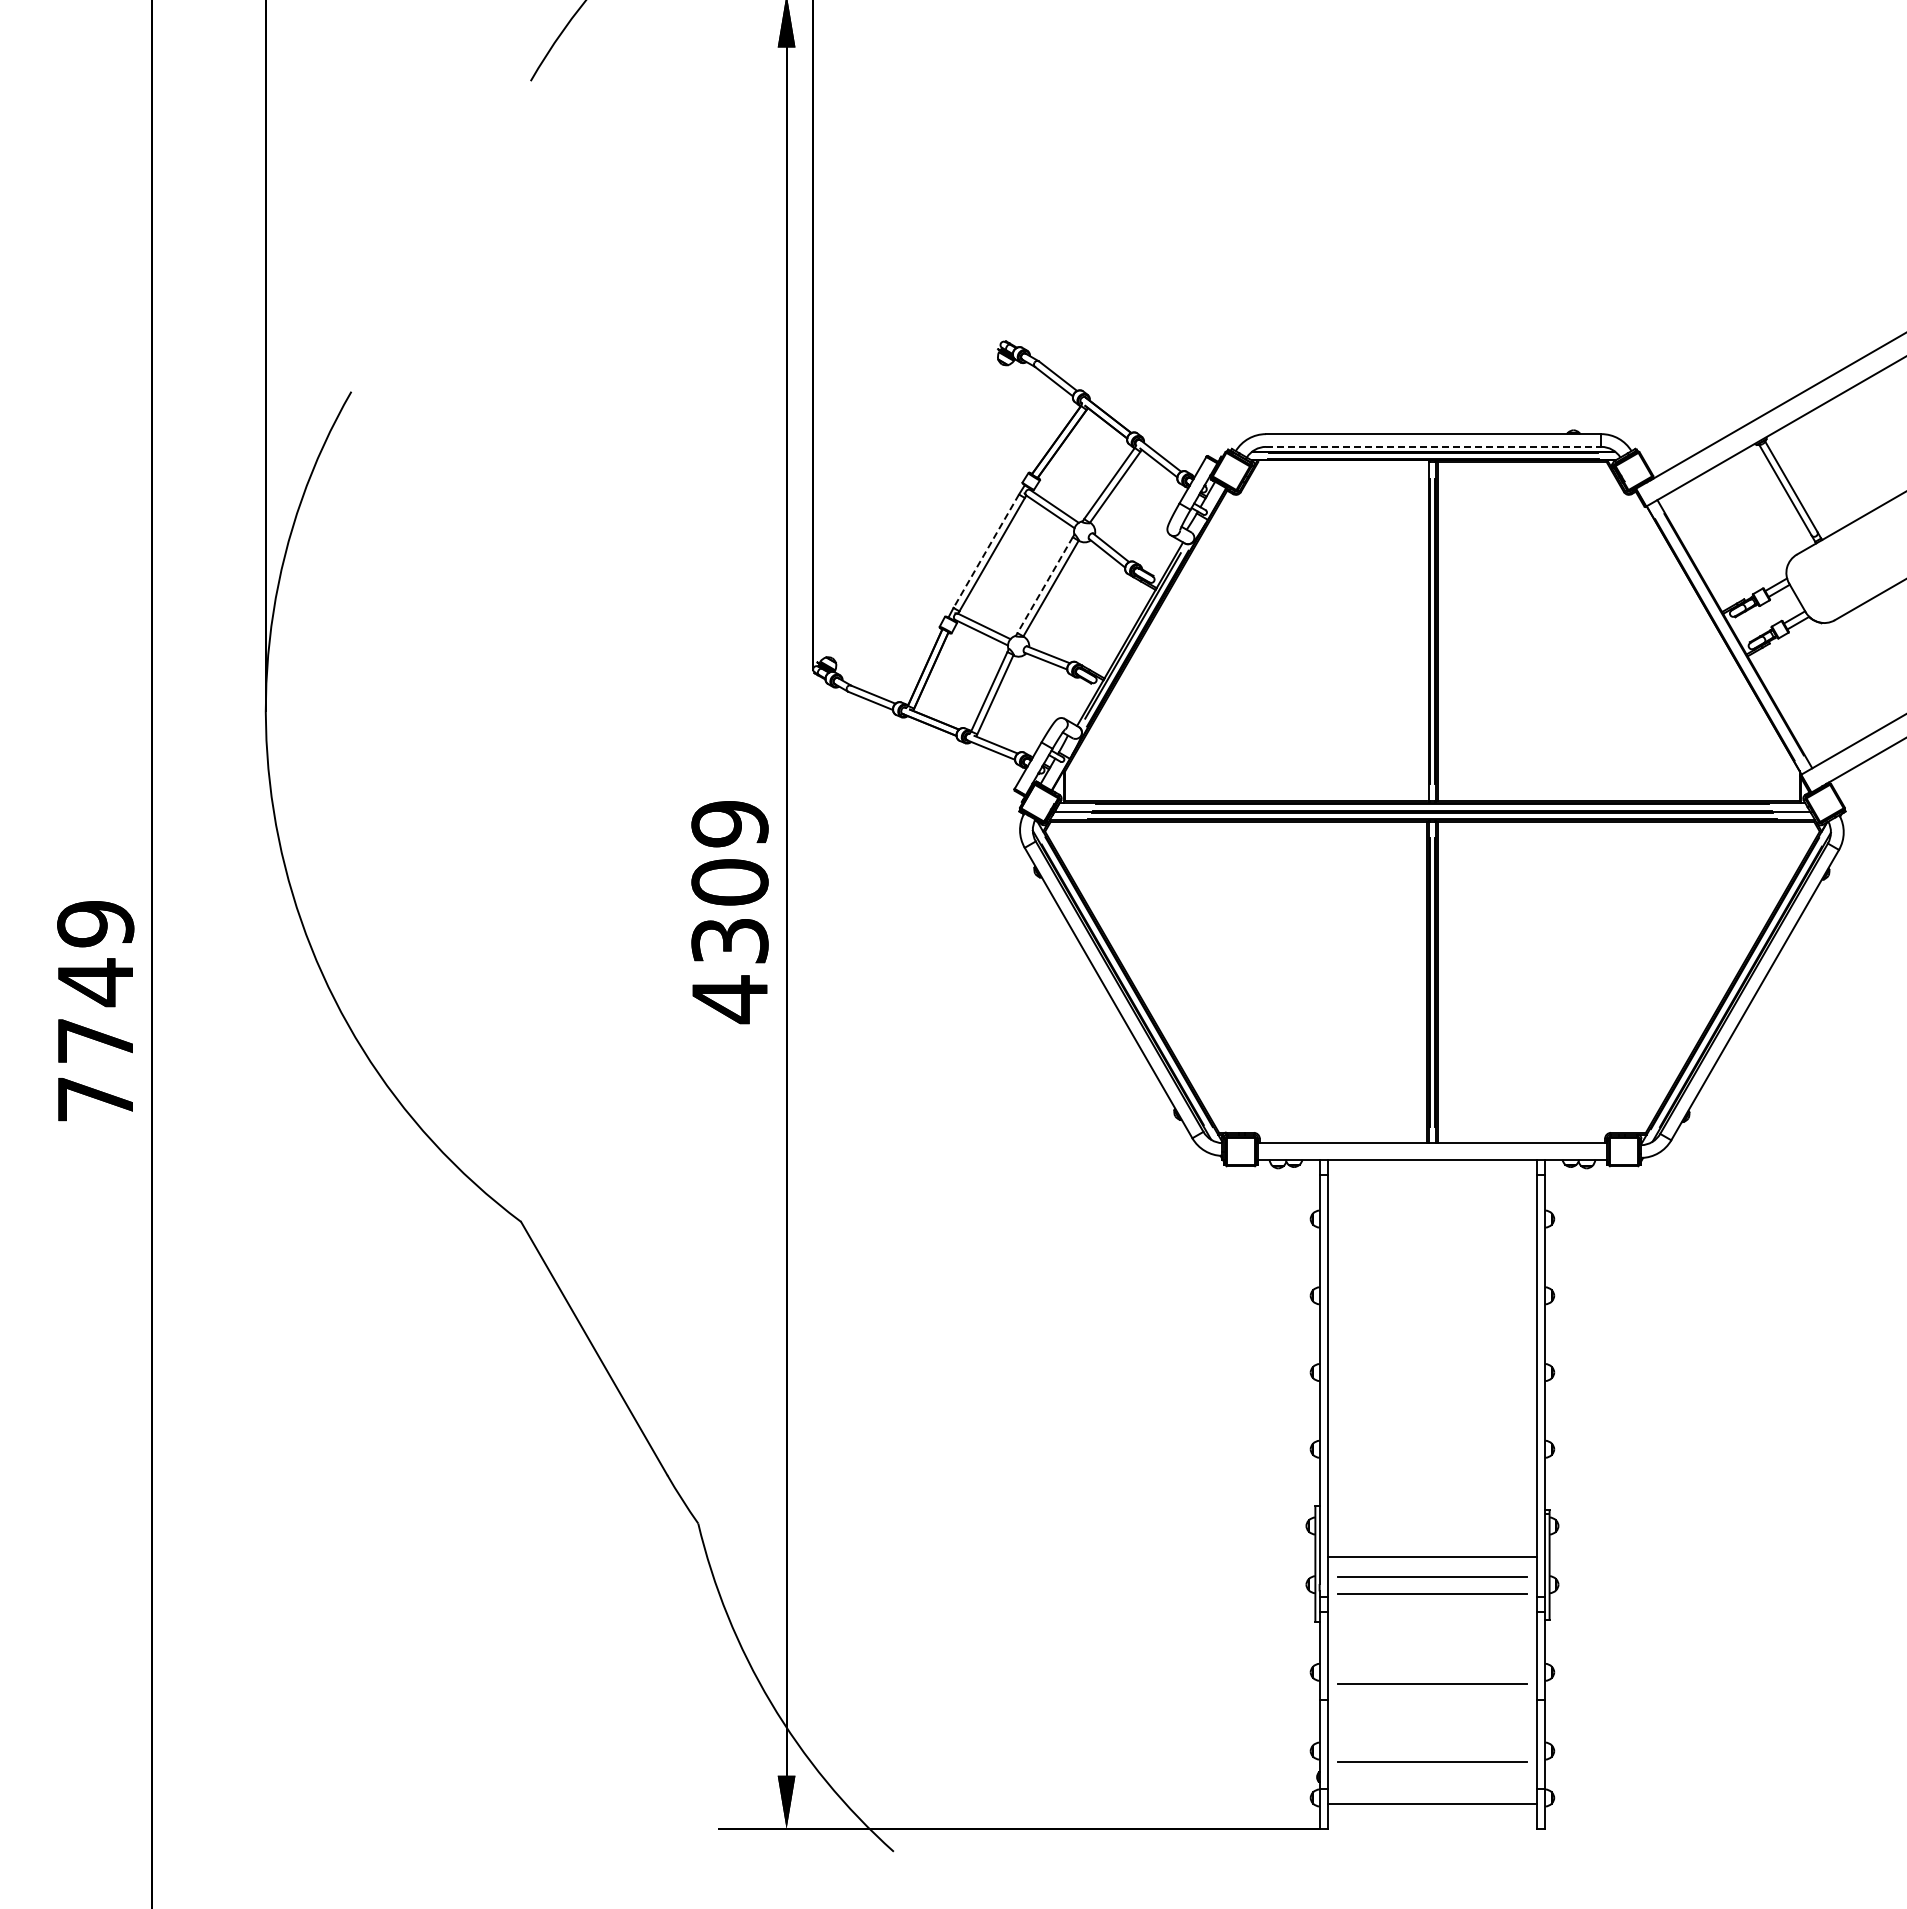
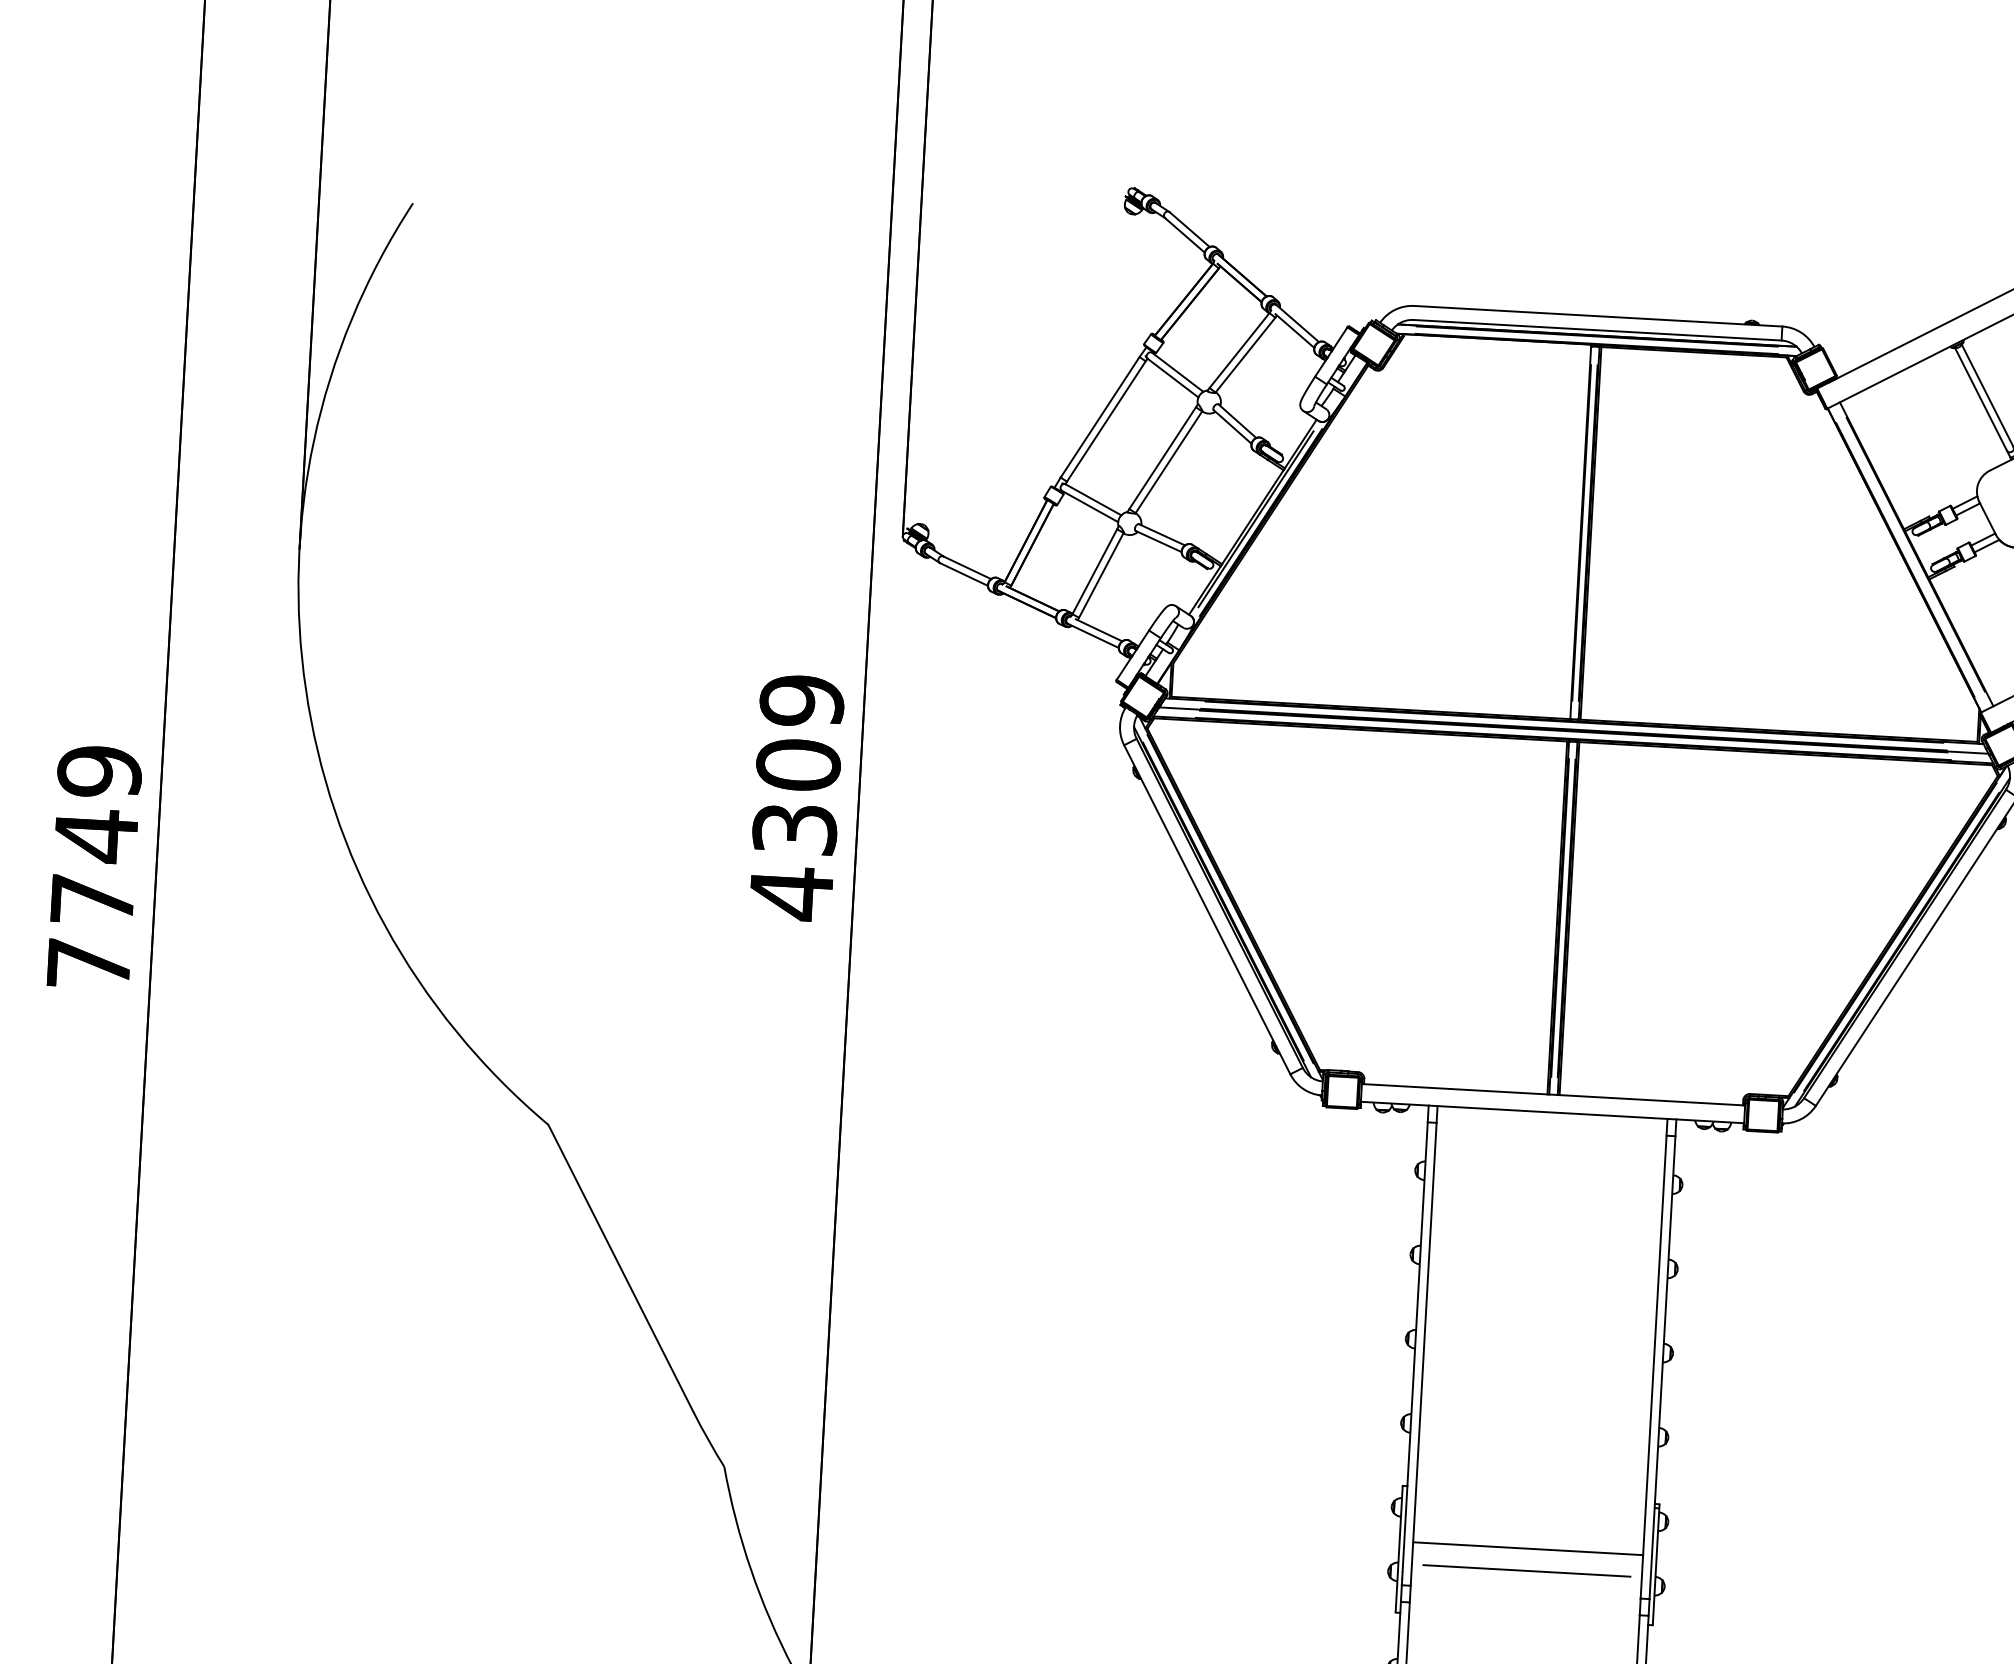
line: (1433, 446) -> (1597, 329), dashed -> solid
line: (986, 551) -> (1100, 417), dashed -> solid
line: (1044, 585) -> (1161, 458), dashed -> solid
line: (1432, 1593) -> (1525, 1588), removed

